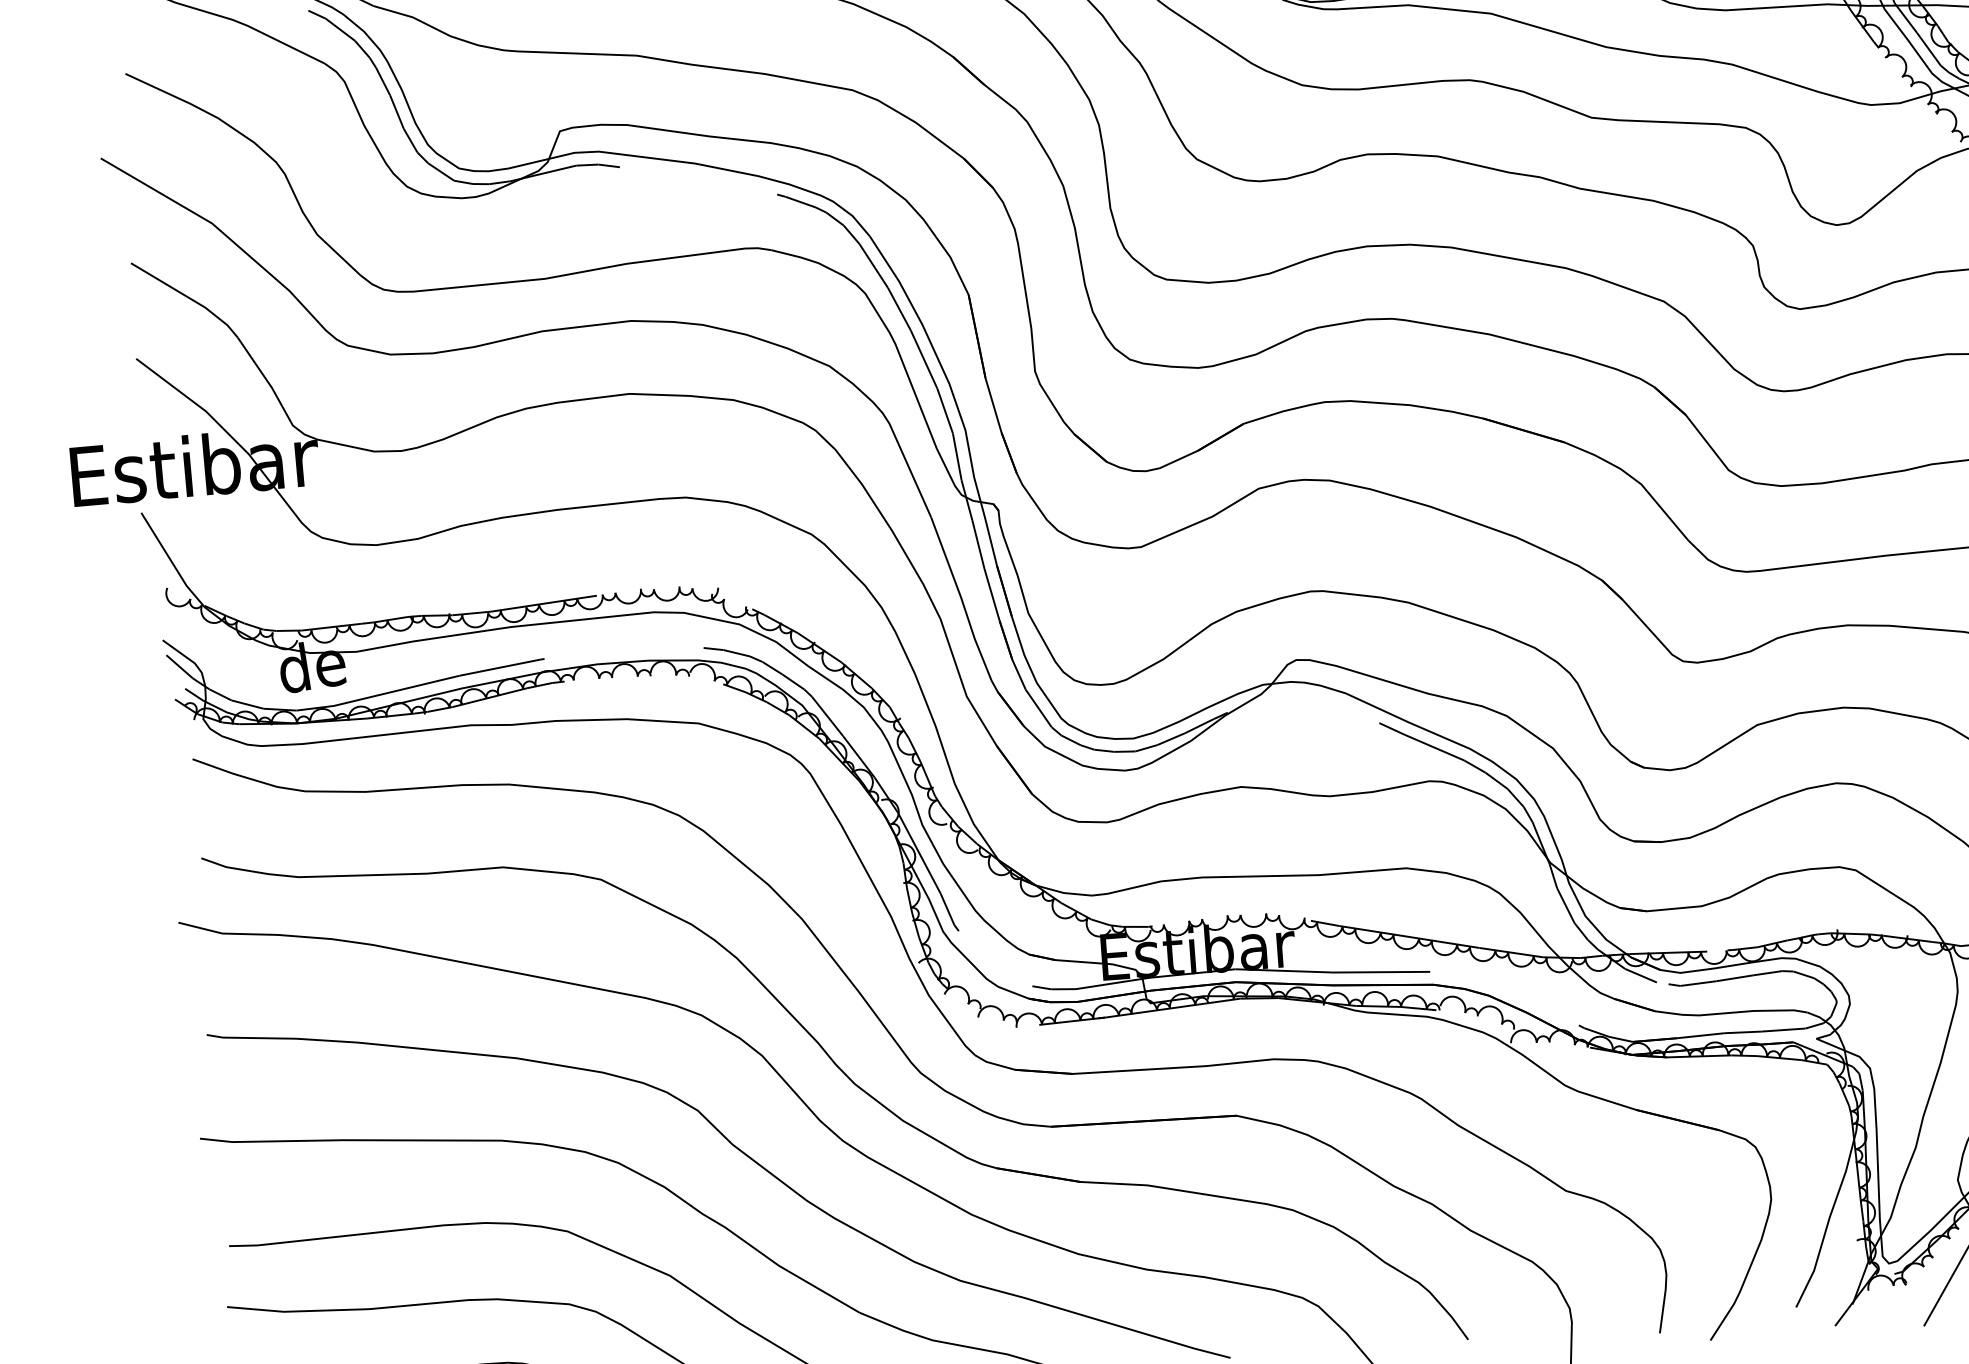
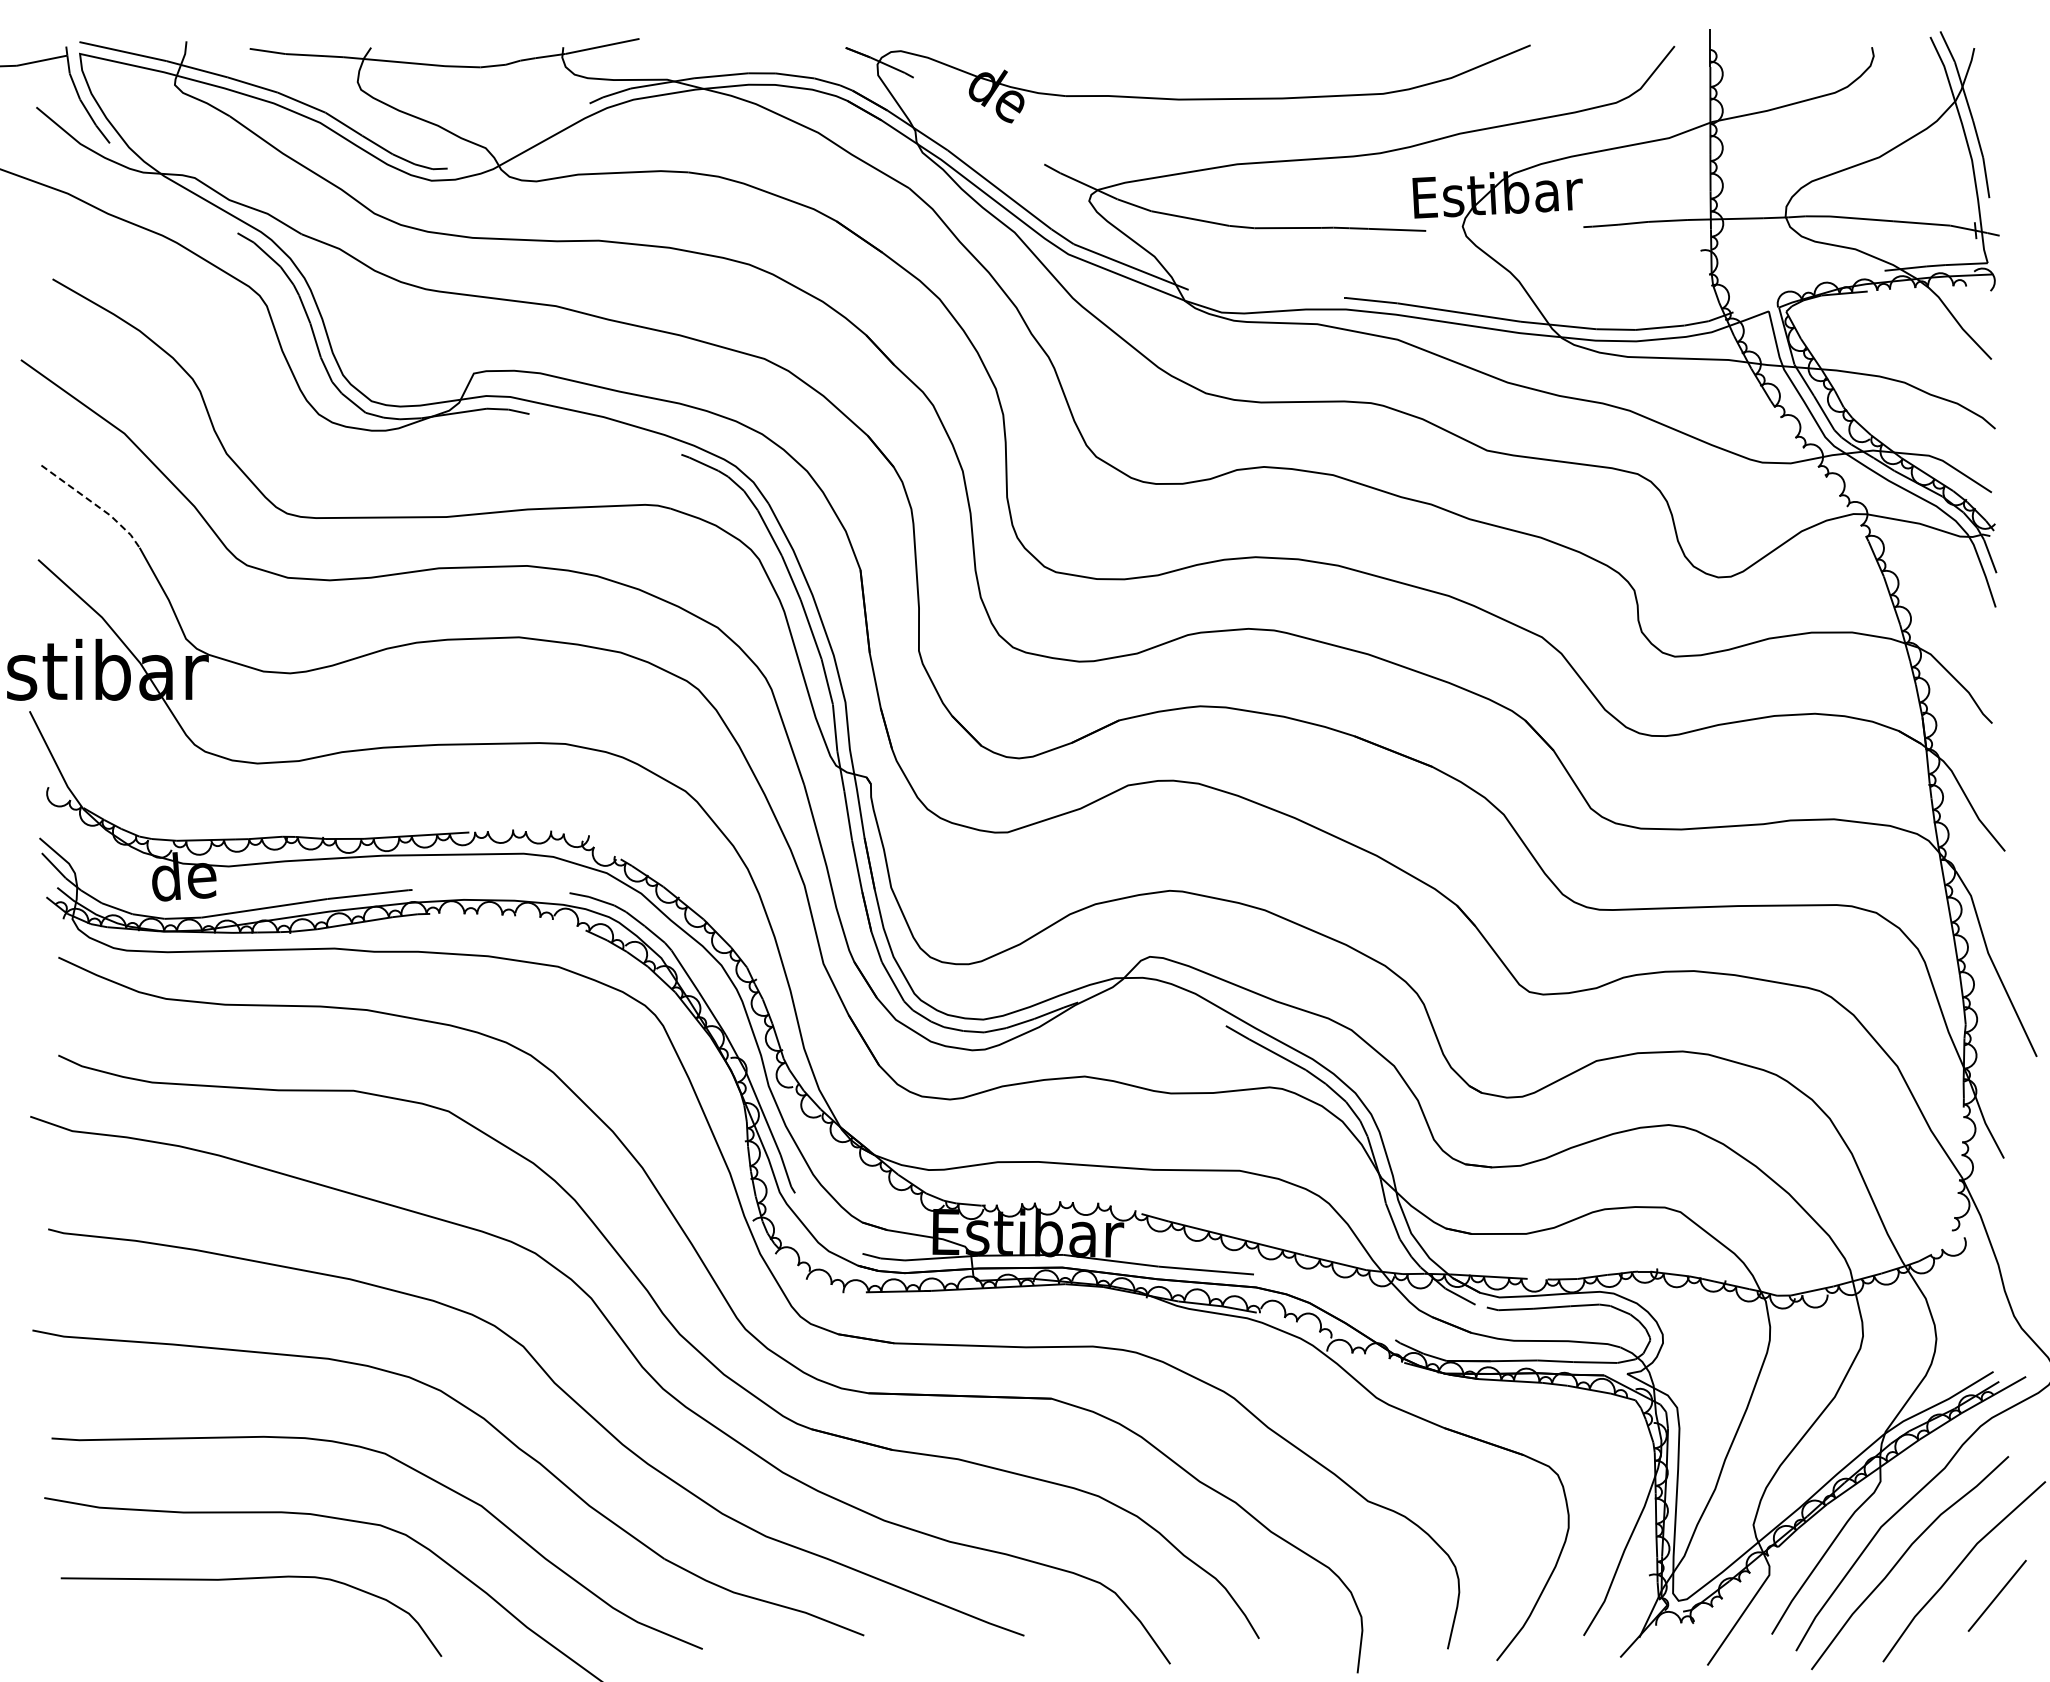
line: (188, 296) -> (94, 503), solid -> dashed

